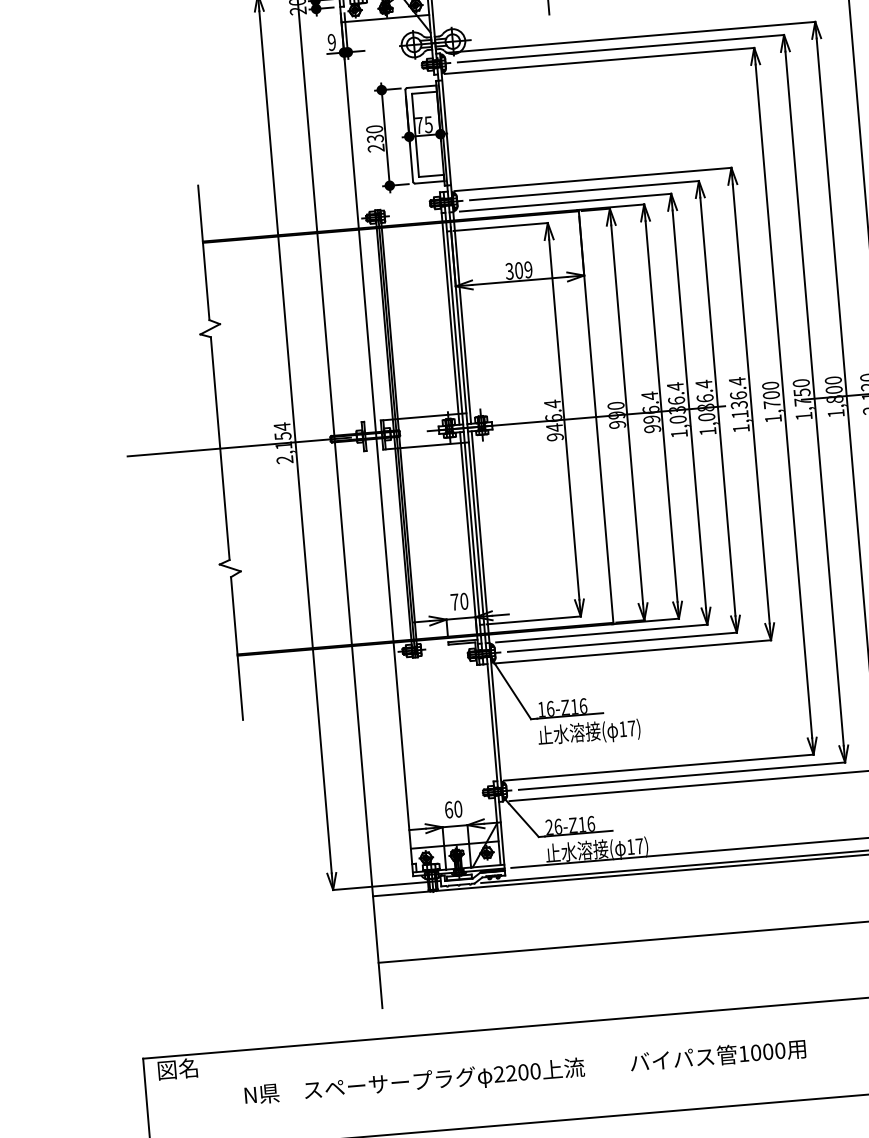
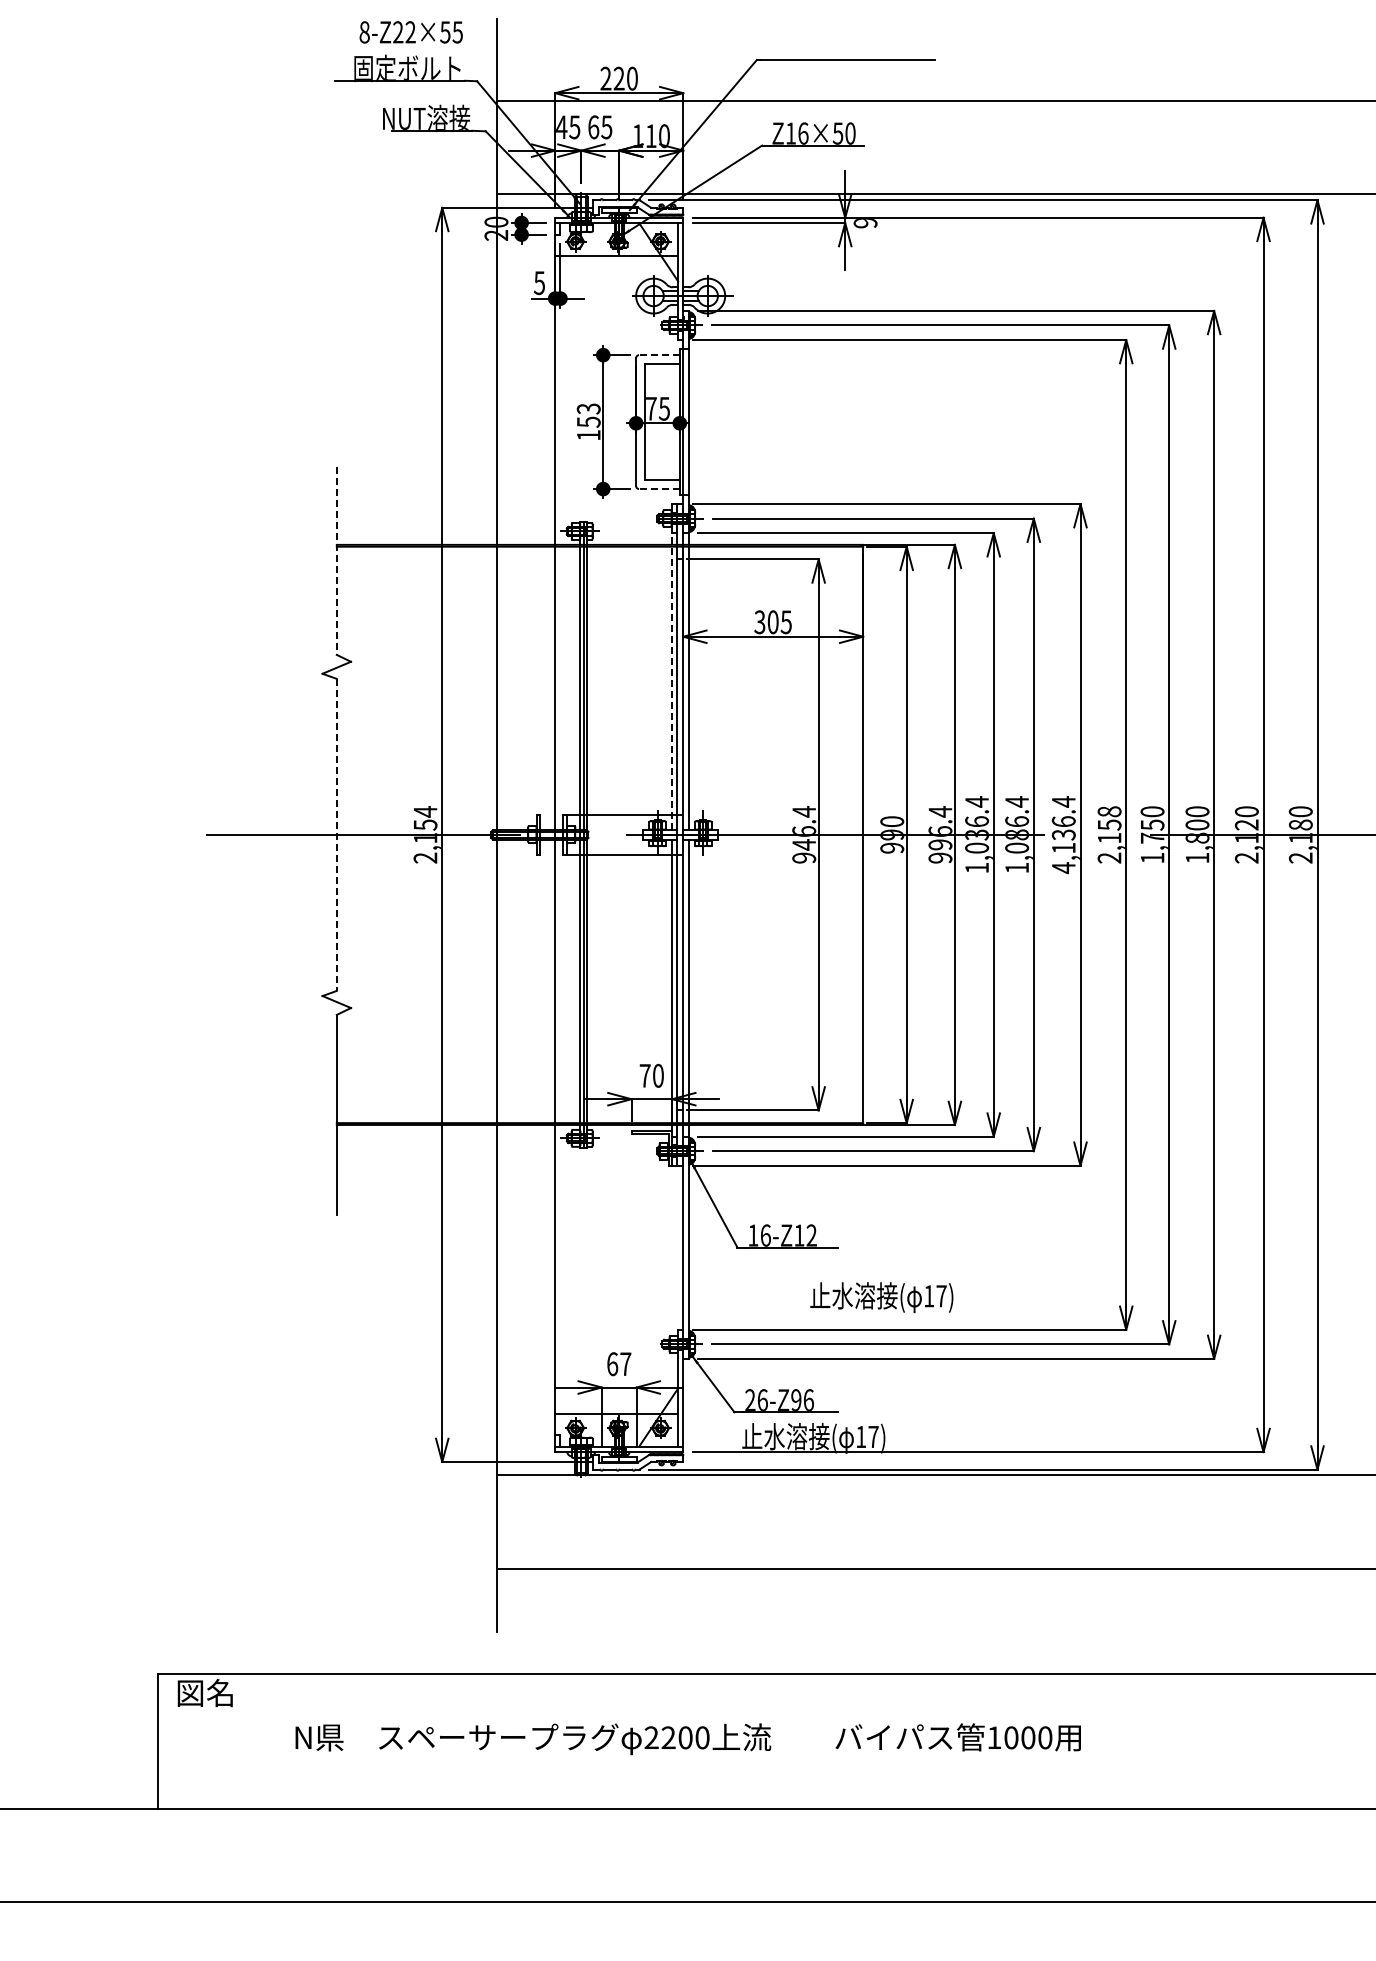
text: (331, 42) -> (539, 282), 9 -> 5
line: (421, 87) -> (658, 355), solid -> dashed
text: (375, 138) -> (588, 421), 230 -> 153
line: (429, 182) -> (658, 489), solid -> dashed
line: (203, 253) -> (336, 561), solid -> dashed
text: (527, 270) -> (785, 622), 309 -> 305
line: (449, 308) -> (672, 666), solid -> dashed
text: (771, 402) -> (1109, 834), 1,700 -> 2,158
text: (741, 429) -> (1063, 868), 1,136.4 -> 4,136.4
line: (220, 449) -> (336, 835), solid -> dashed
text: (583, 706) -> (811, 1235), 16-Z16 -> 16-Z12
text: (589, 733) -> (881, 1297), moved
text: (458, 809) -> (625, 1364), 60 -> 67
text: (582, 824) -> (796, 1399), 26-Z16 -> 26-Z96

